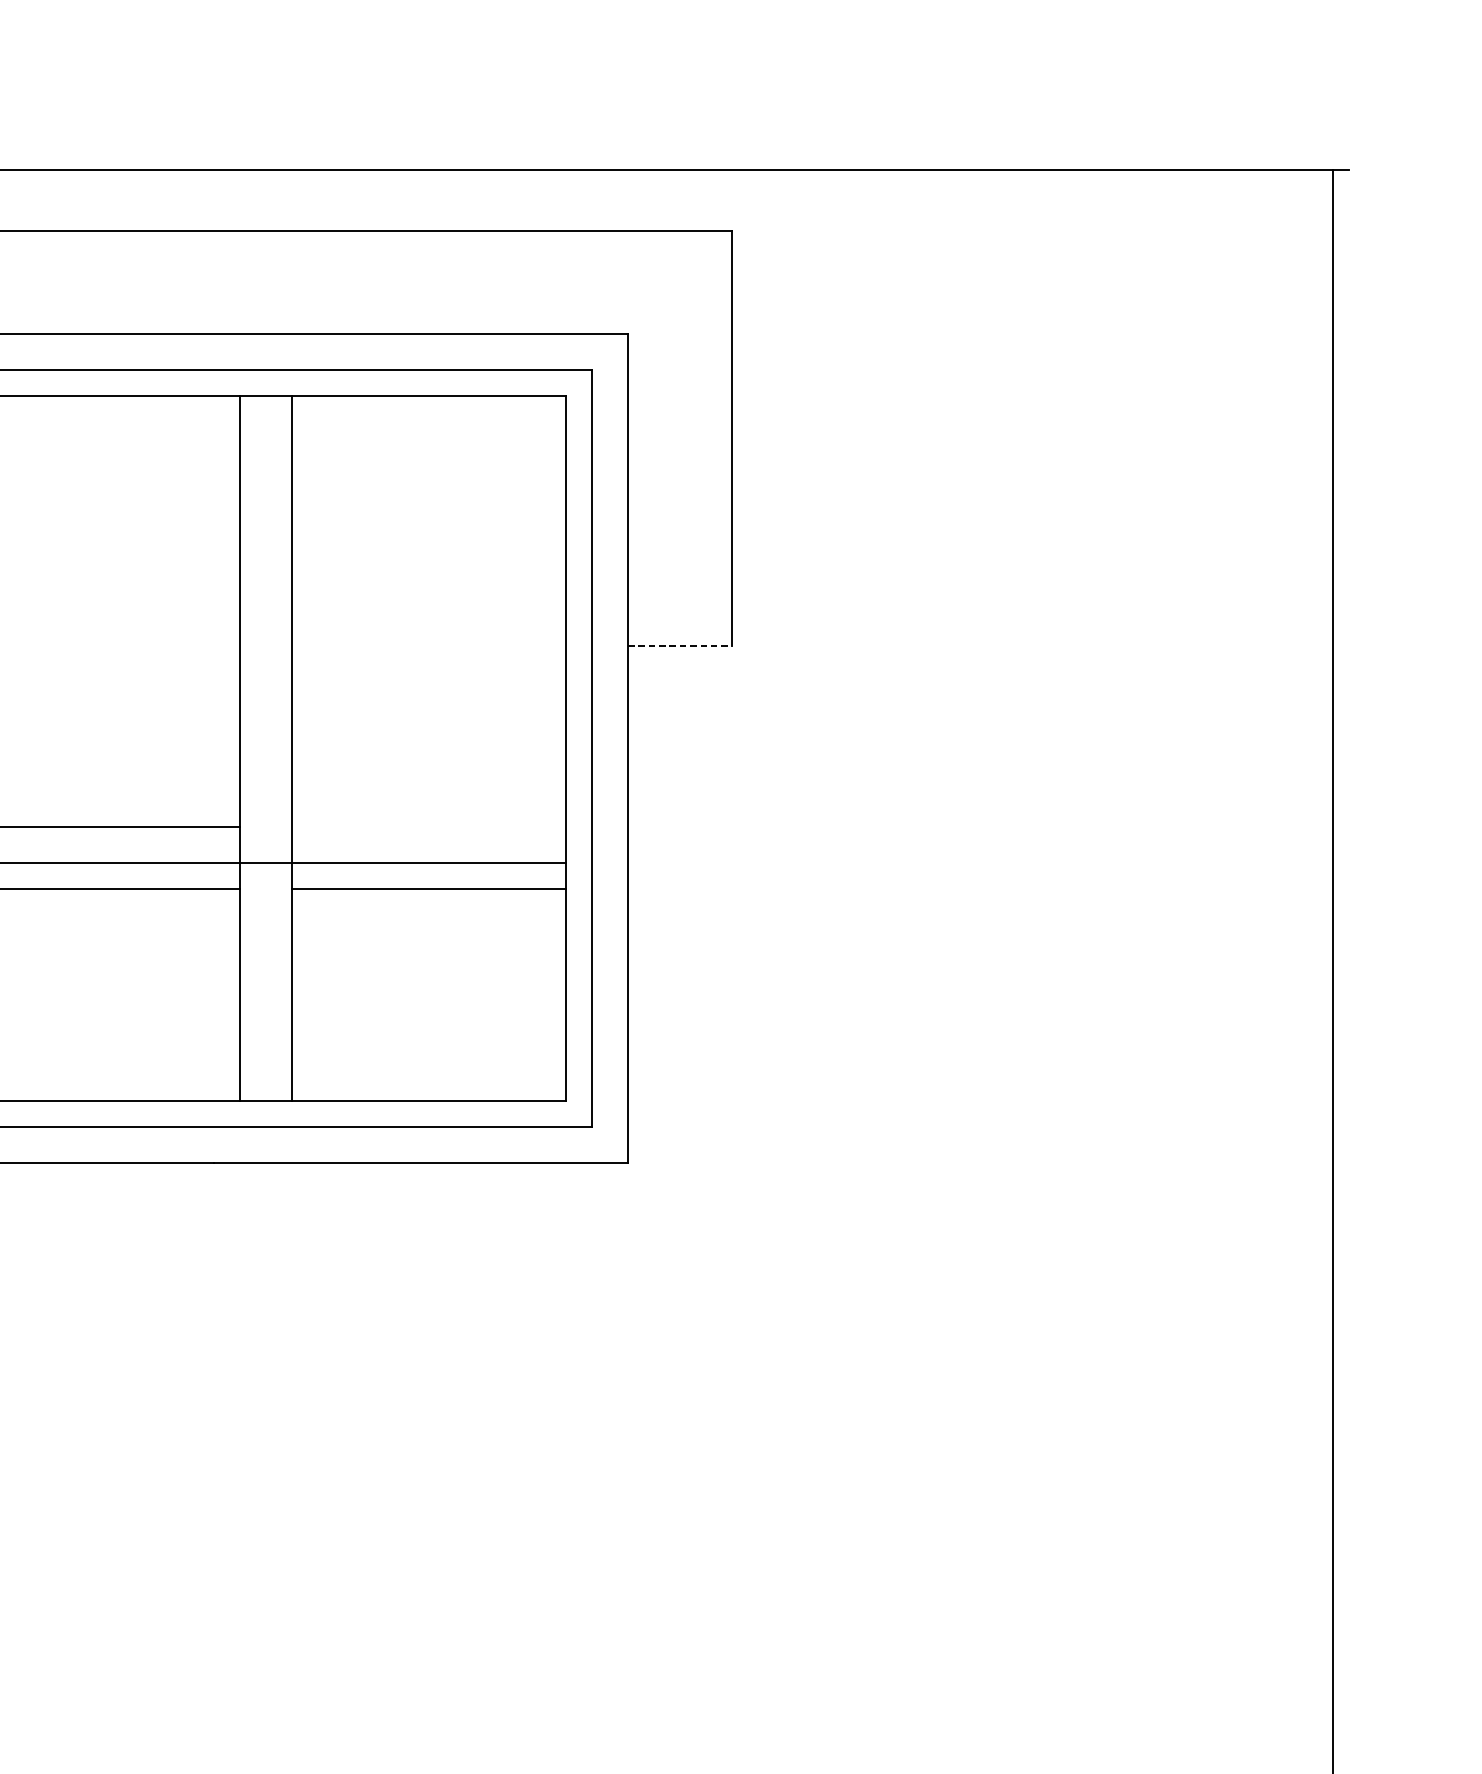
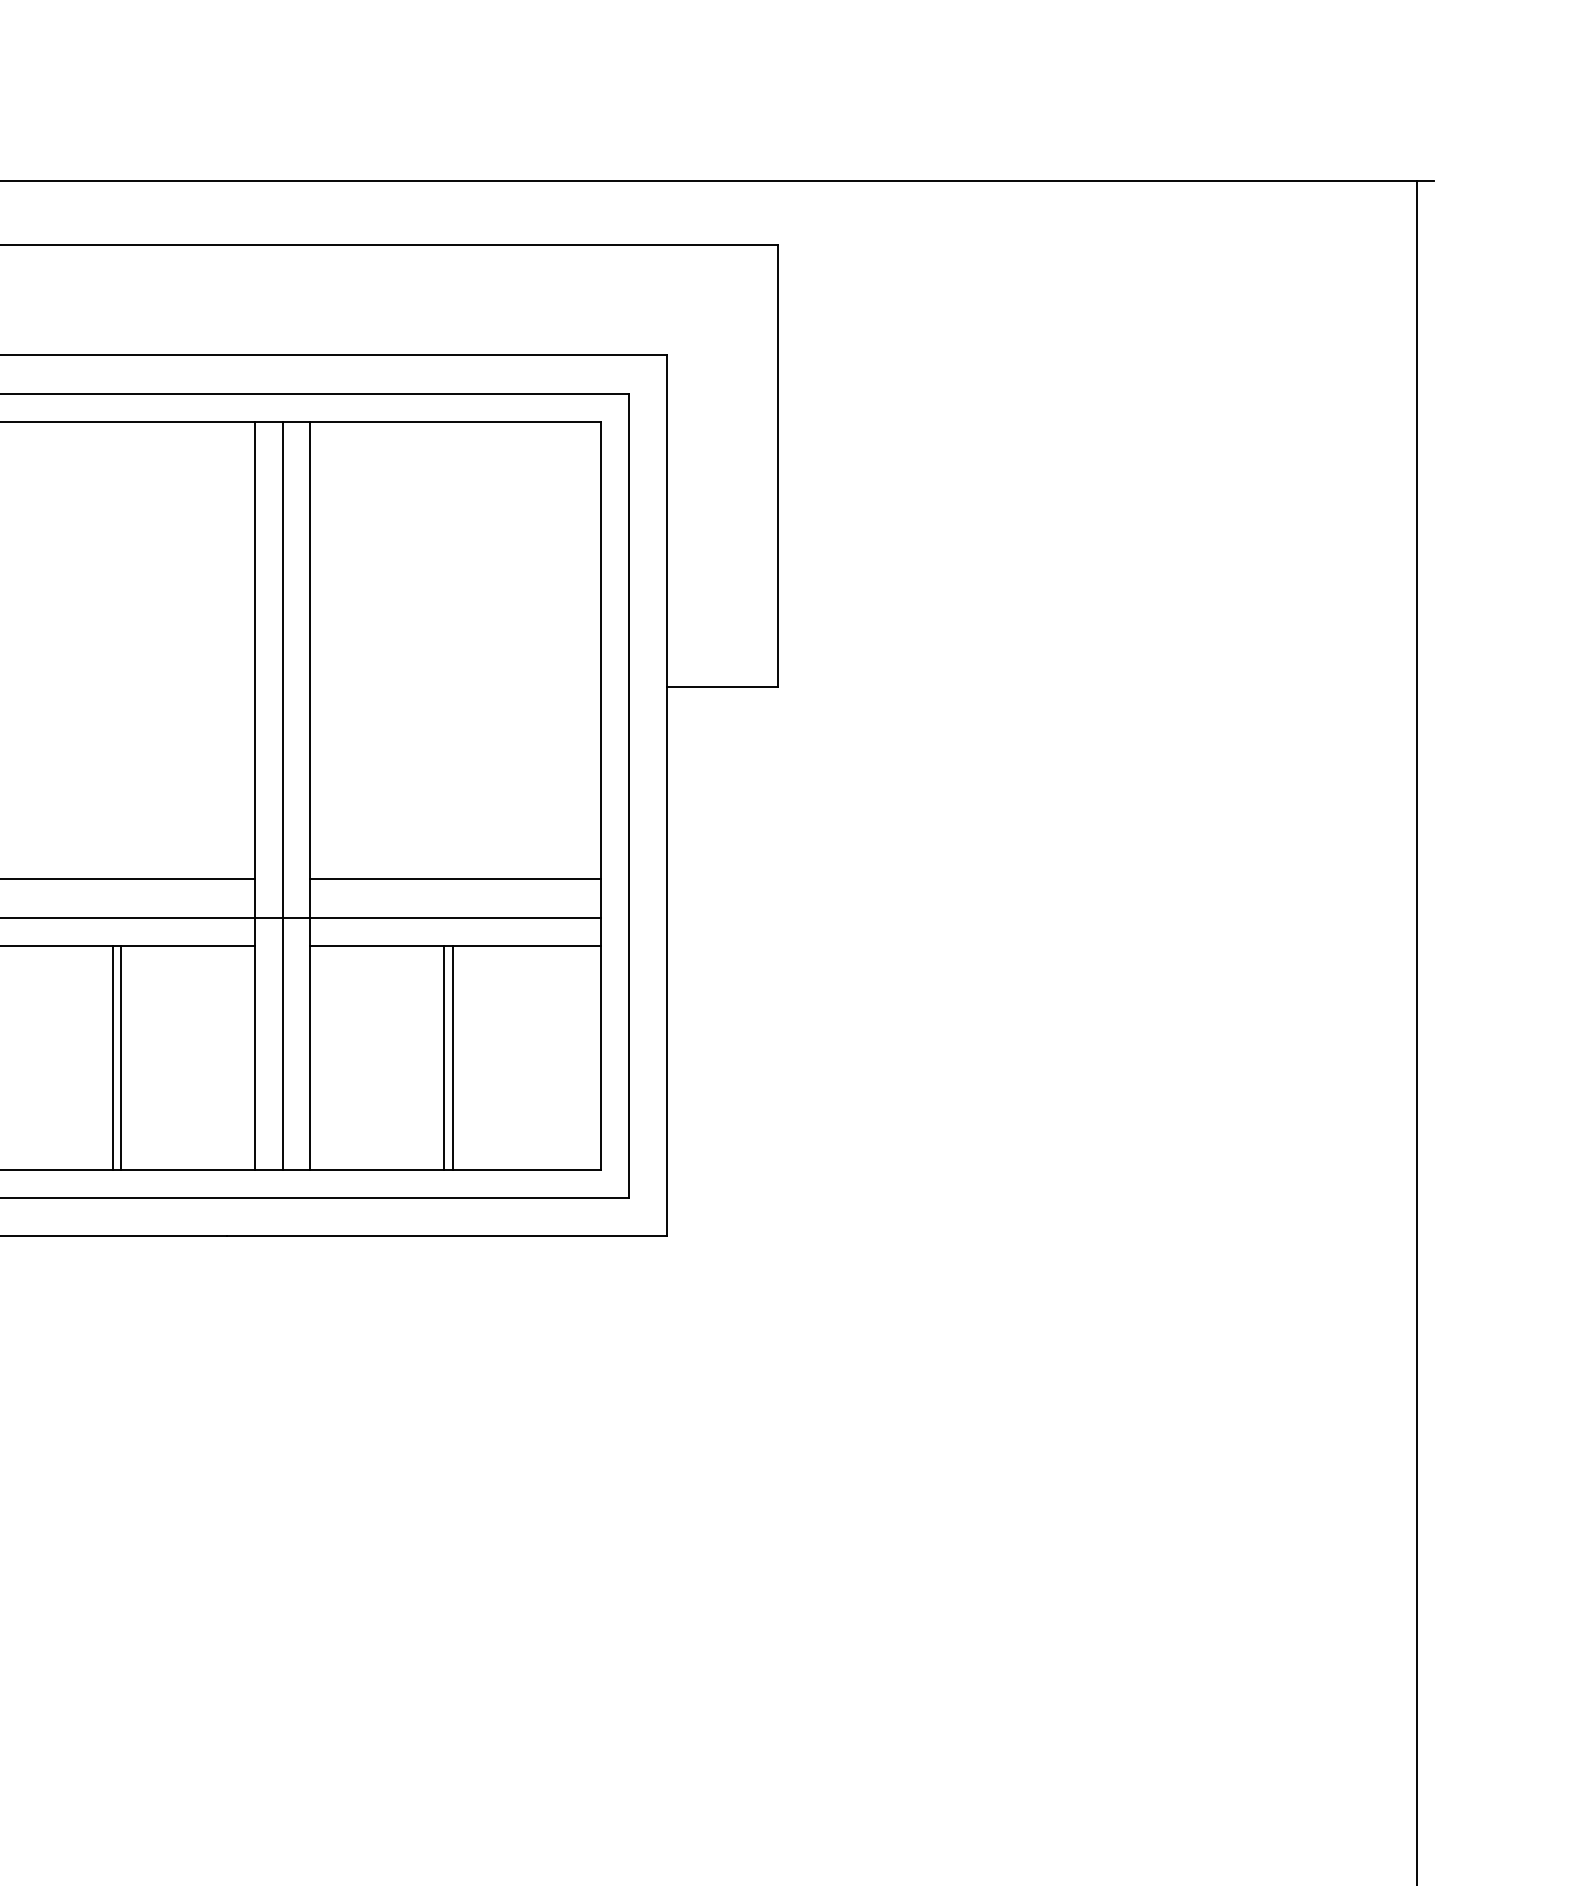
line: (680, 646) -> (723, 687), dashed -> solid
line: (265, 748) -> (282, 795), added
line: (428, 827) -> (455, 879), added
line: (106, 994) -> (113, 1057), added
line: (114, 994) -> (121, 1057), added
line: (418, 994) -> (444, 1057), added
line: (425, 994) -> (452, 1057), added

